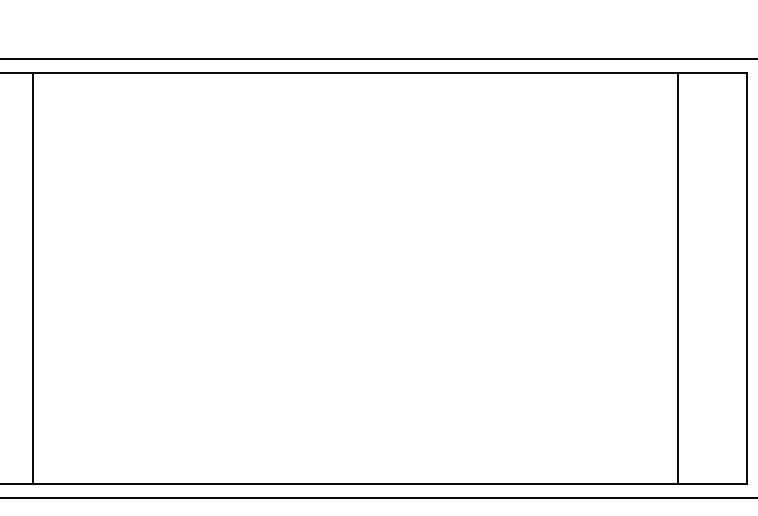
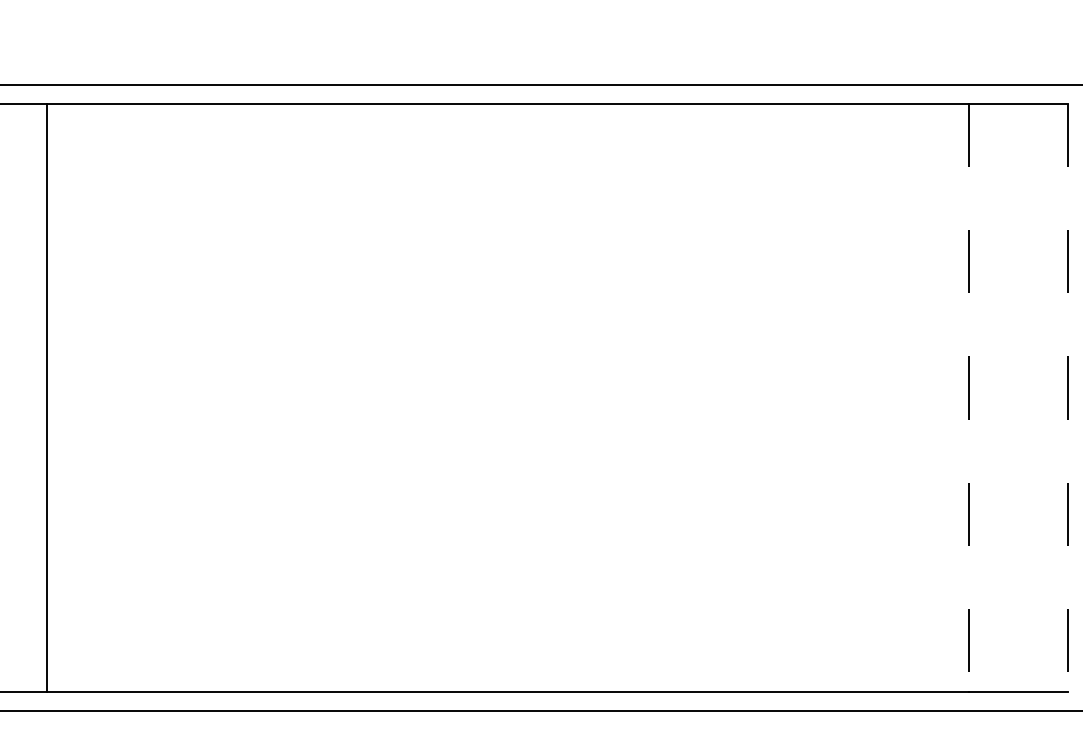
line: (678, 278) -> (969, 397), solid -> dashed
line: (747, 278) -> (1068, 397), solid -> dashed

